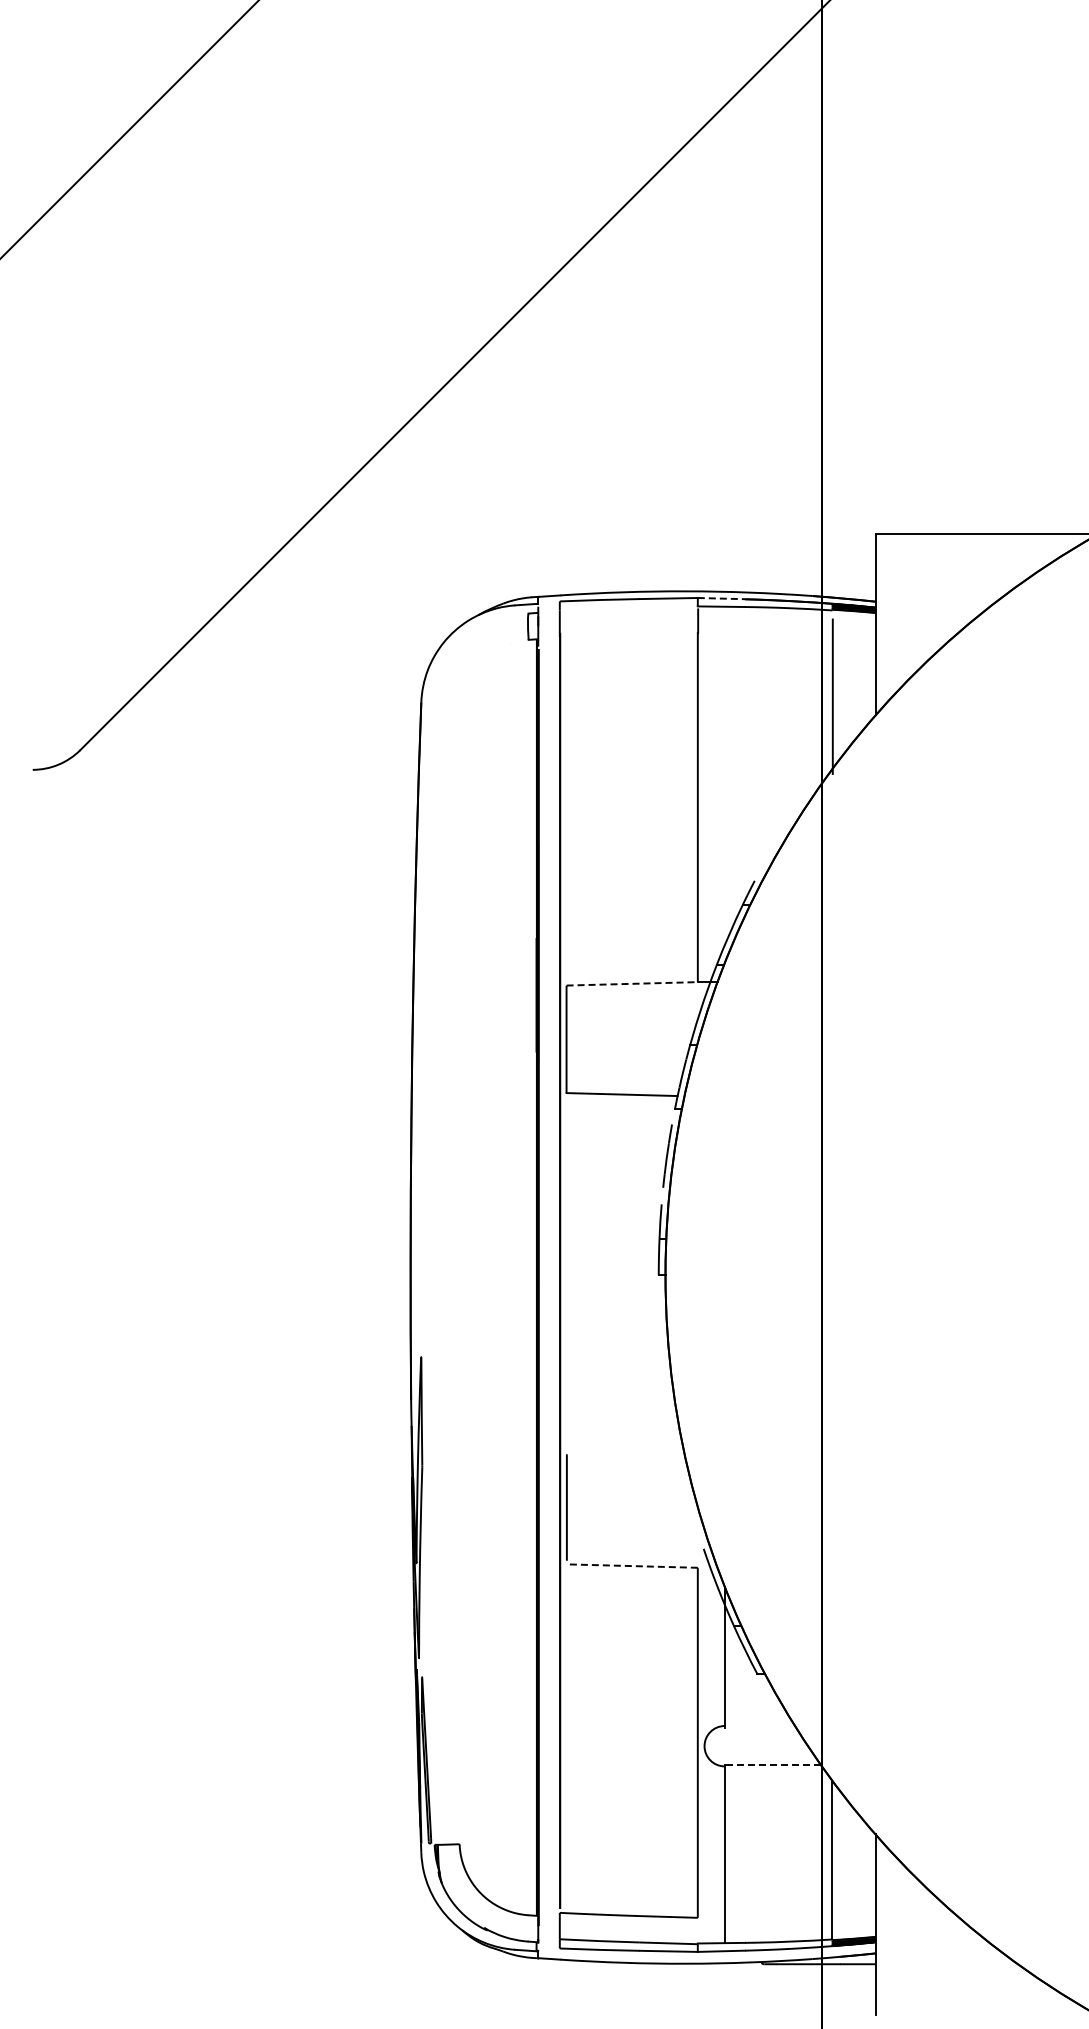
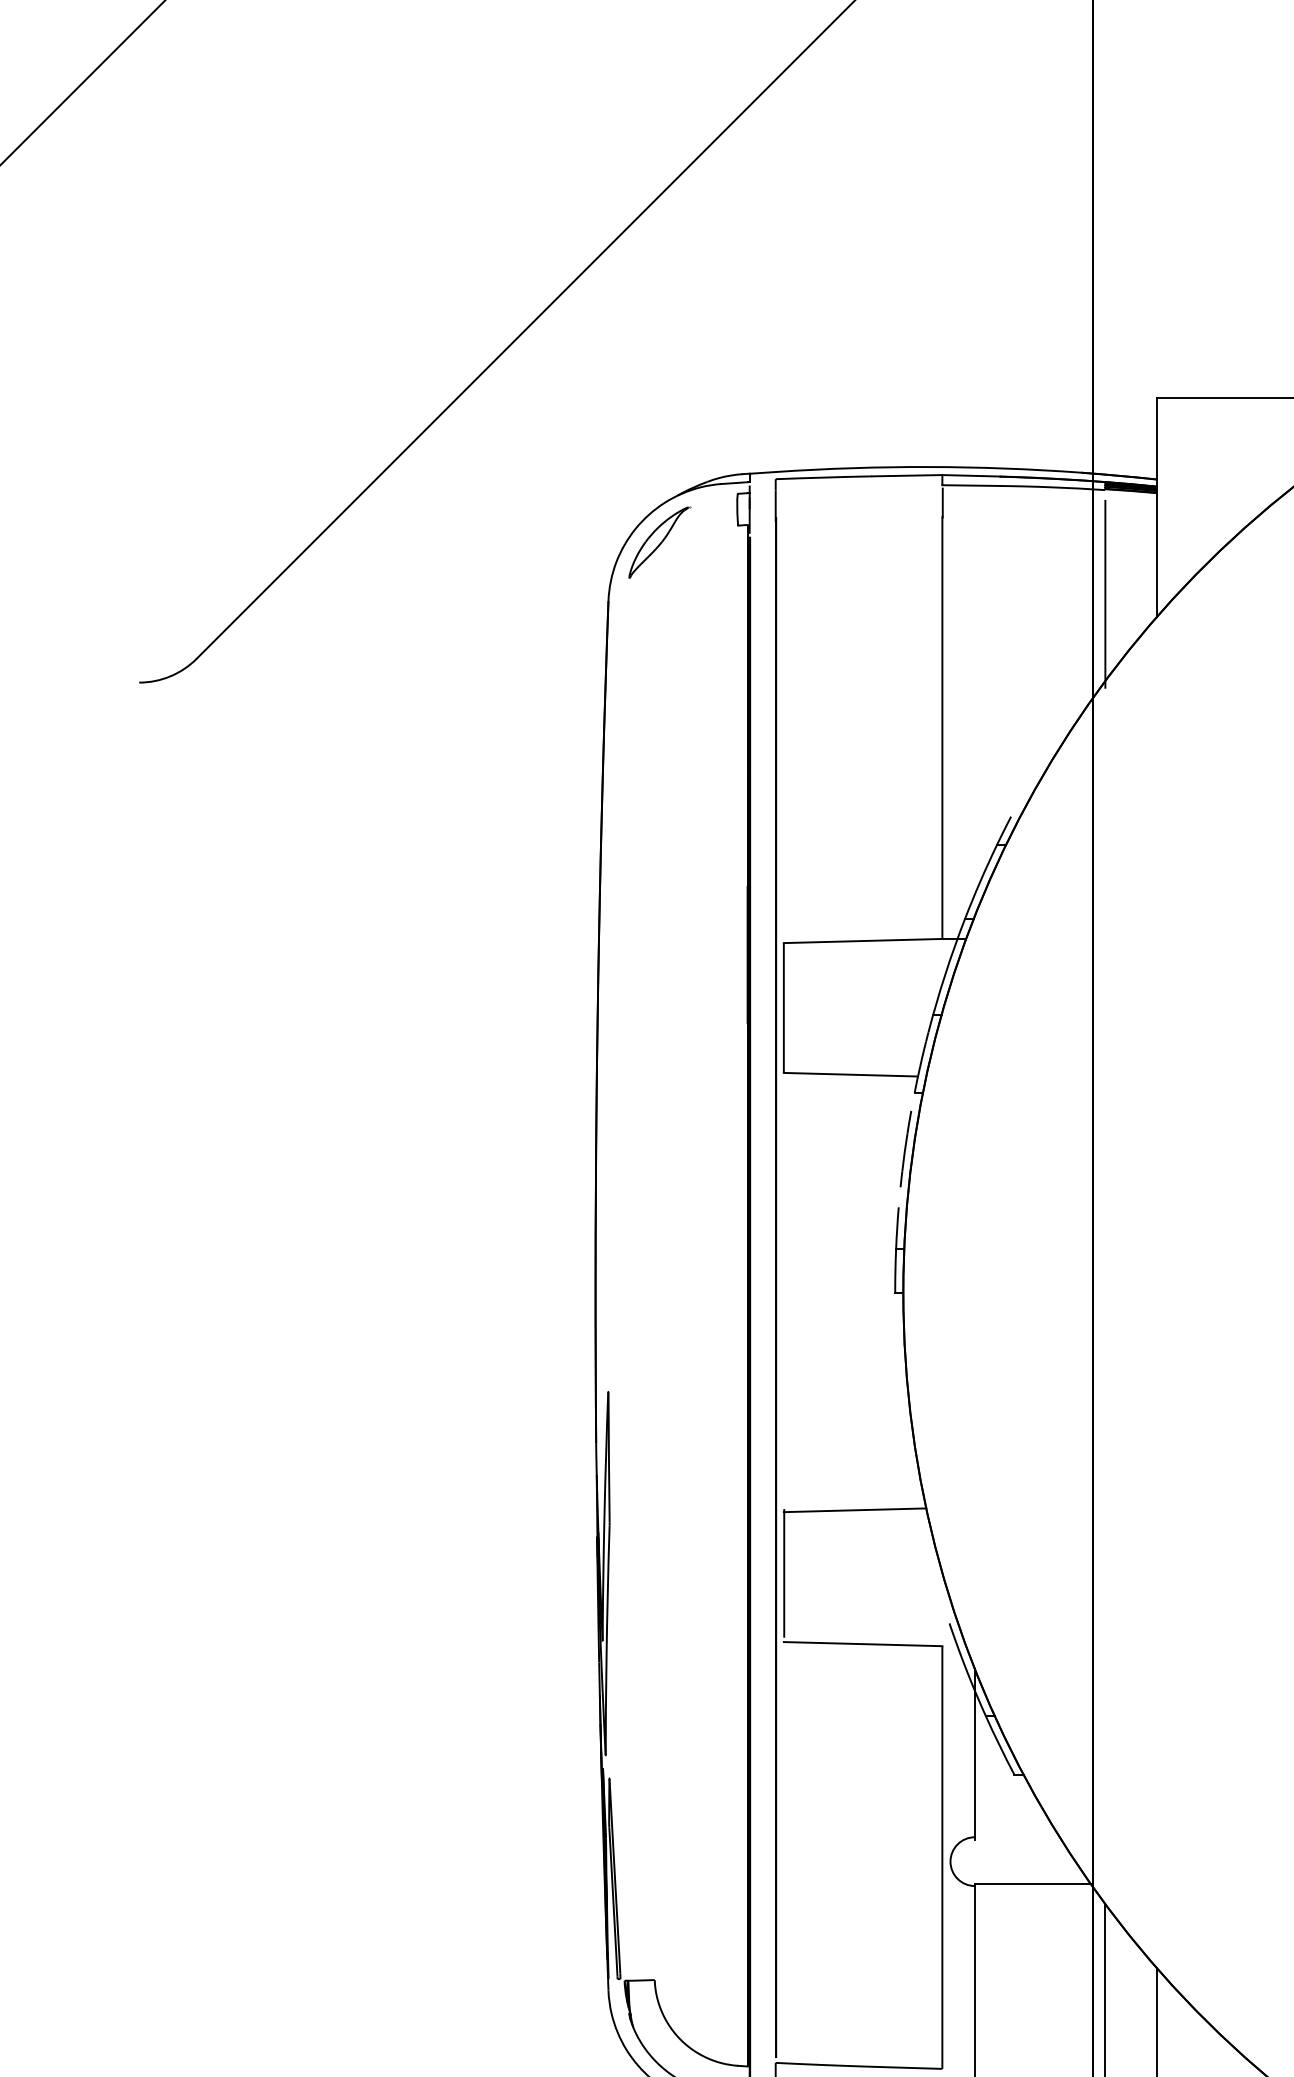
line: (721, 598) -> (970, 475), dashed -> solid
part: (463, 653) -> (659, 542), added
line: (632, 983) -> (863, 940), dashed -> solid
line: (625, 1454) -> (855, 1509), added
line: (632, 1566) -> (863, 1644), dashed -> solid
line: (772, 1764) -> (1032, 1883), dashed -> solid

